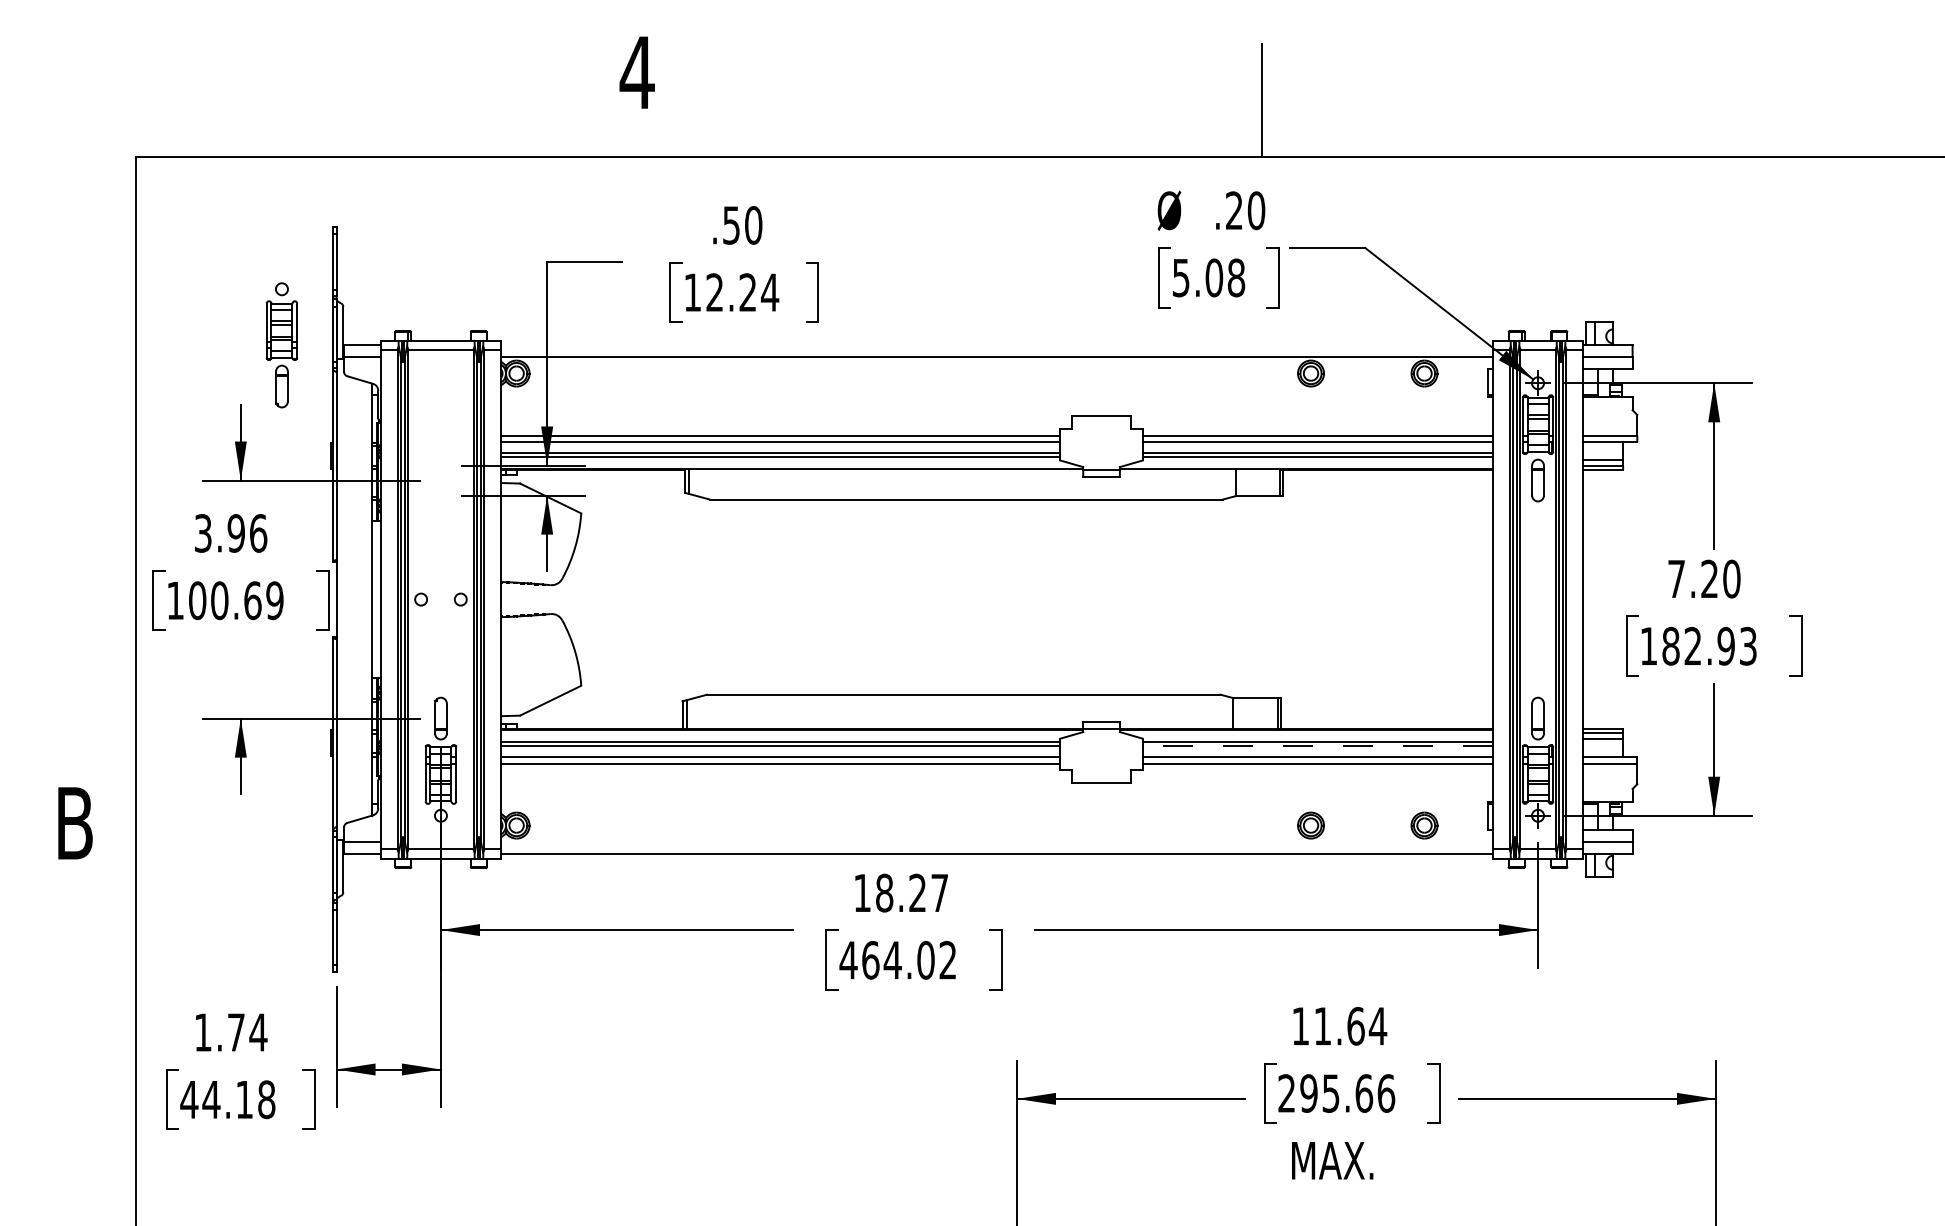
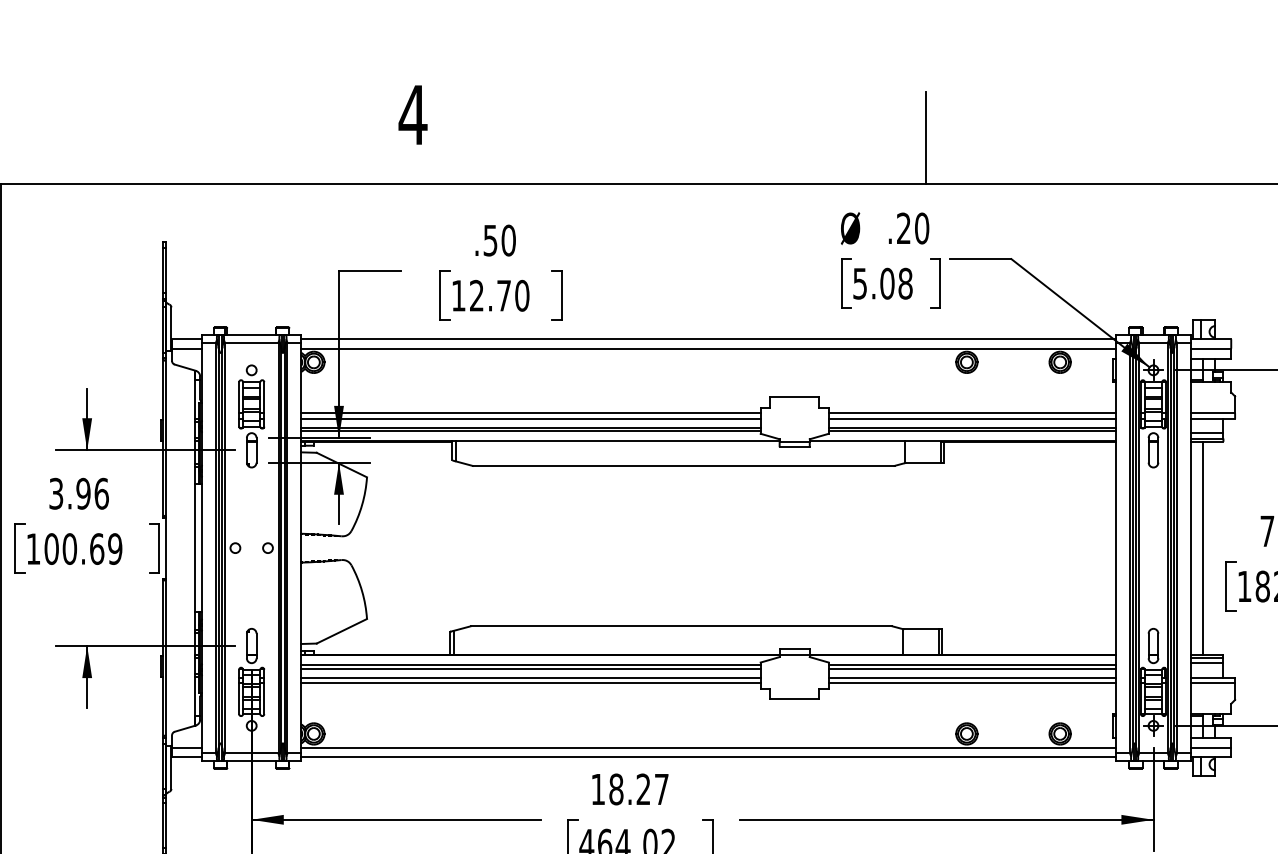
text: (759, 292) -> (513, 295), 12.24 -> 12.70
part: (281, 345) -> (251, 416), moved
line: (997, 345) -> (709, 339), added
line: (1597, 599) -> (1202, 548), added
line: (1317, 746) -> (972, 668), dashed -> solid
line: (997, 842) -> (709, 747), added

